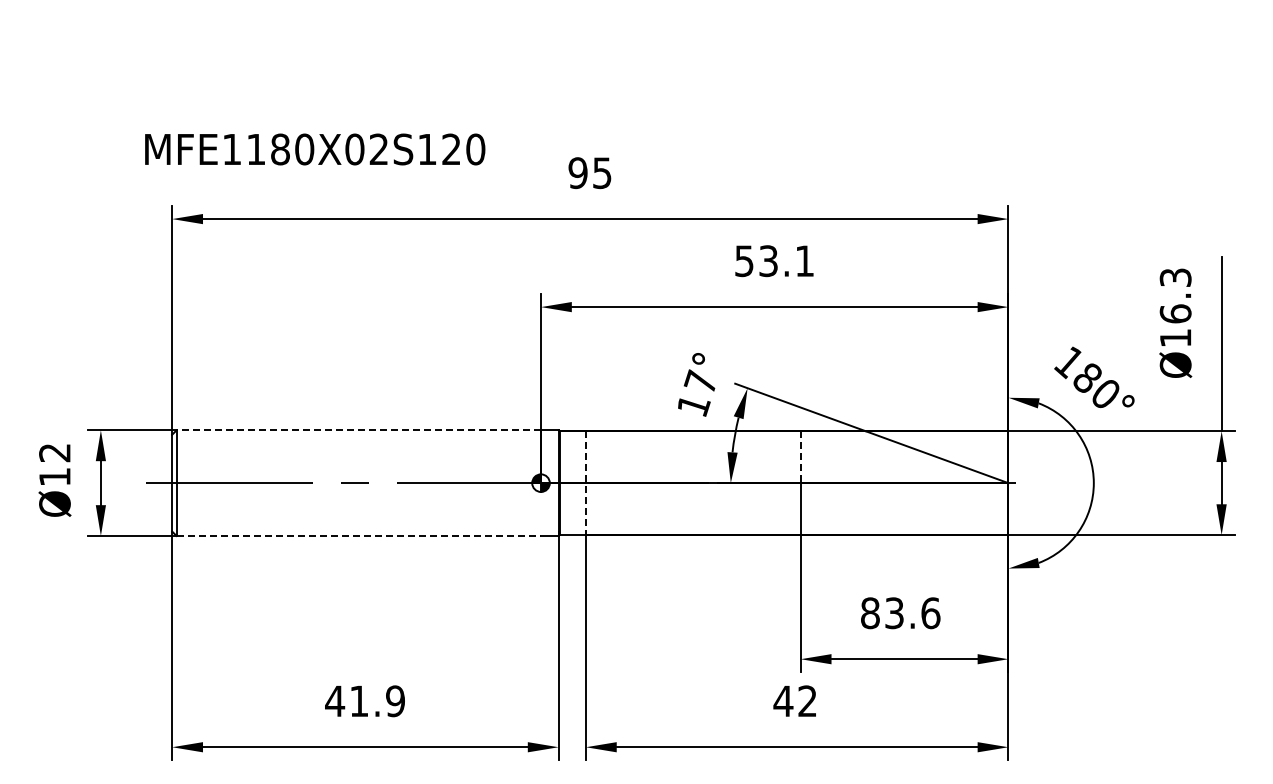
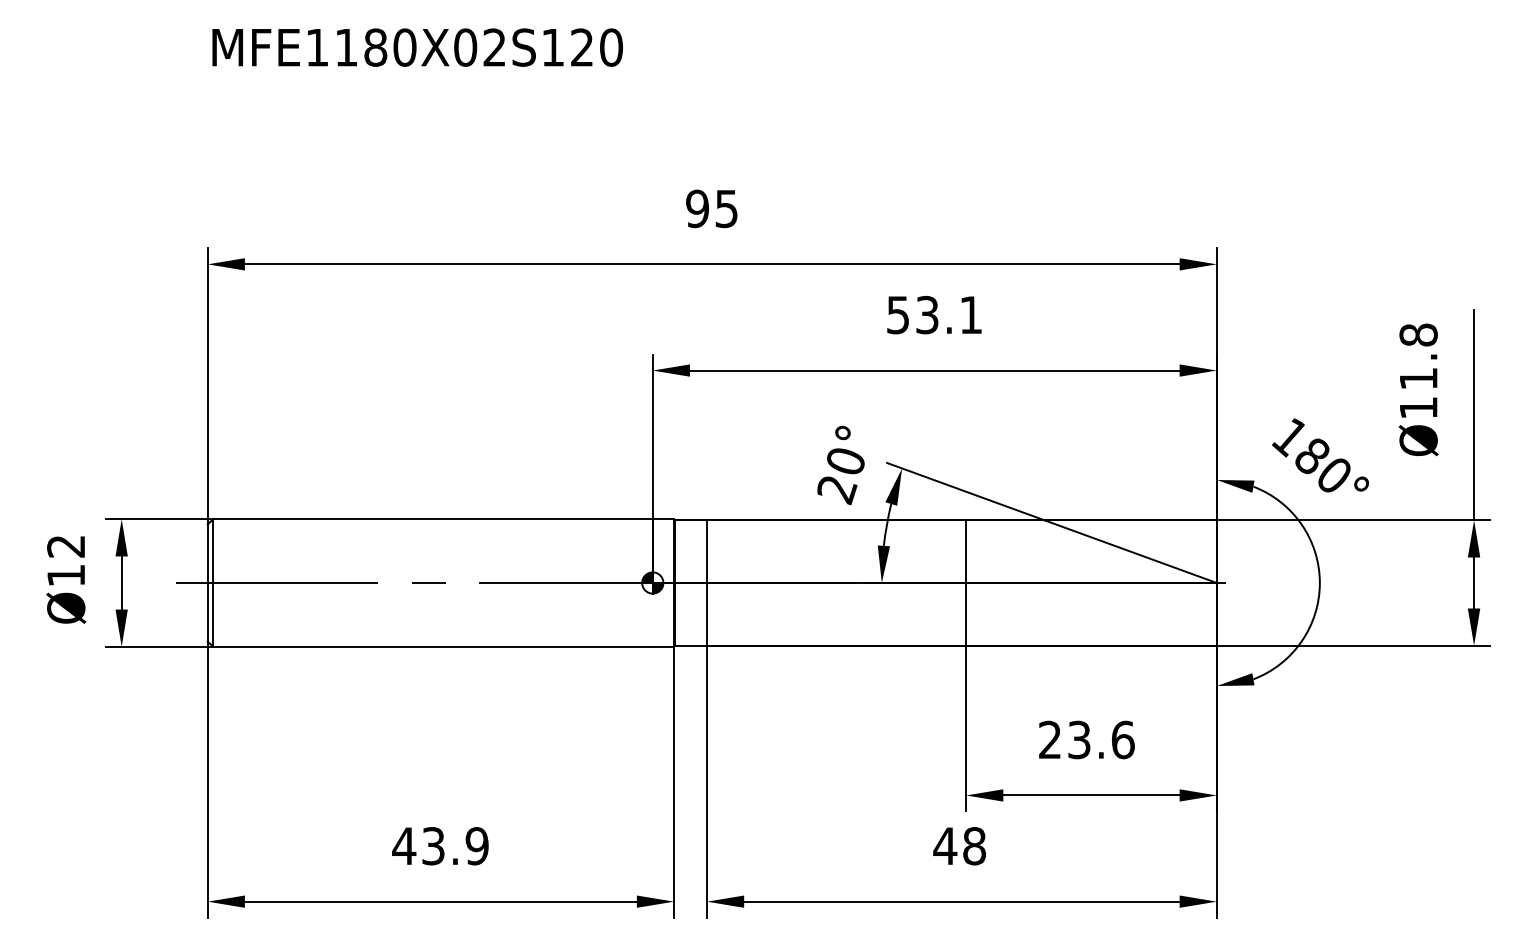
text: (315, 149) -> (418, 47), moved
text: (1175, 295) -> (1418, 356), Ø16.3 -> Ø11.8
text: (696, 393) -> (840, 474), 17° -> 20°
line: (358, 430) -> (432, 519), dashed -> solid
line: (800, 457) -> (965, 552), dashed -> solid
line: (585, 483) -> (706, 583), dashed -> solid
line: (359, 535) -> (433, 646), dashed -> solid
text: (870, 613) -> (1050, 740), 83.6 -> 23.6
text: (359, 701) -> (433, 846), 41.9 -> 43.9
text: (807, 701) -> (974, 846), 42 -> 48

